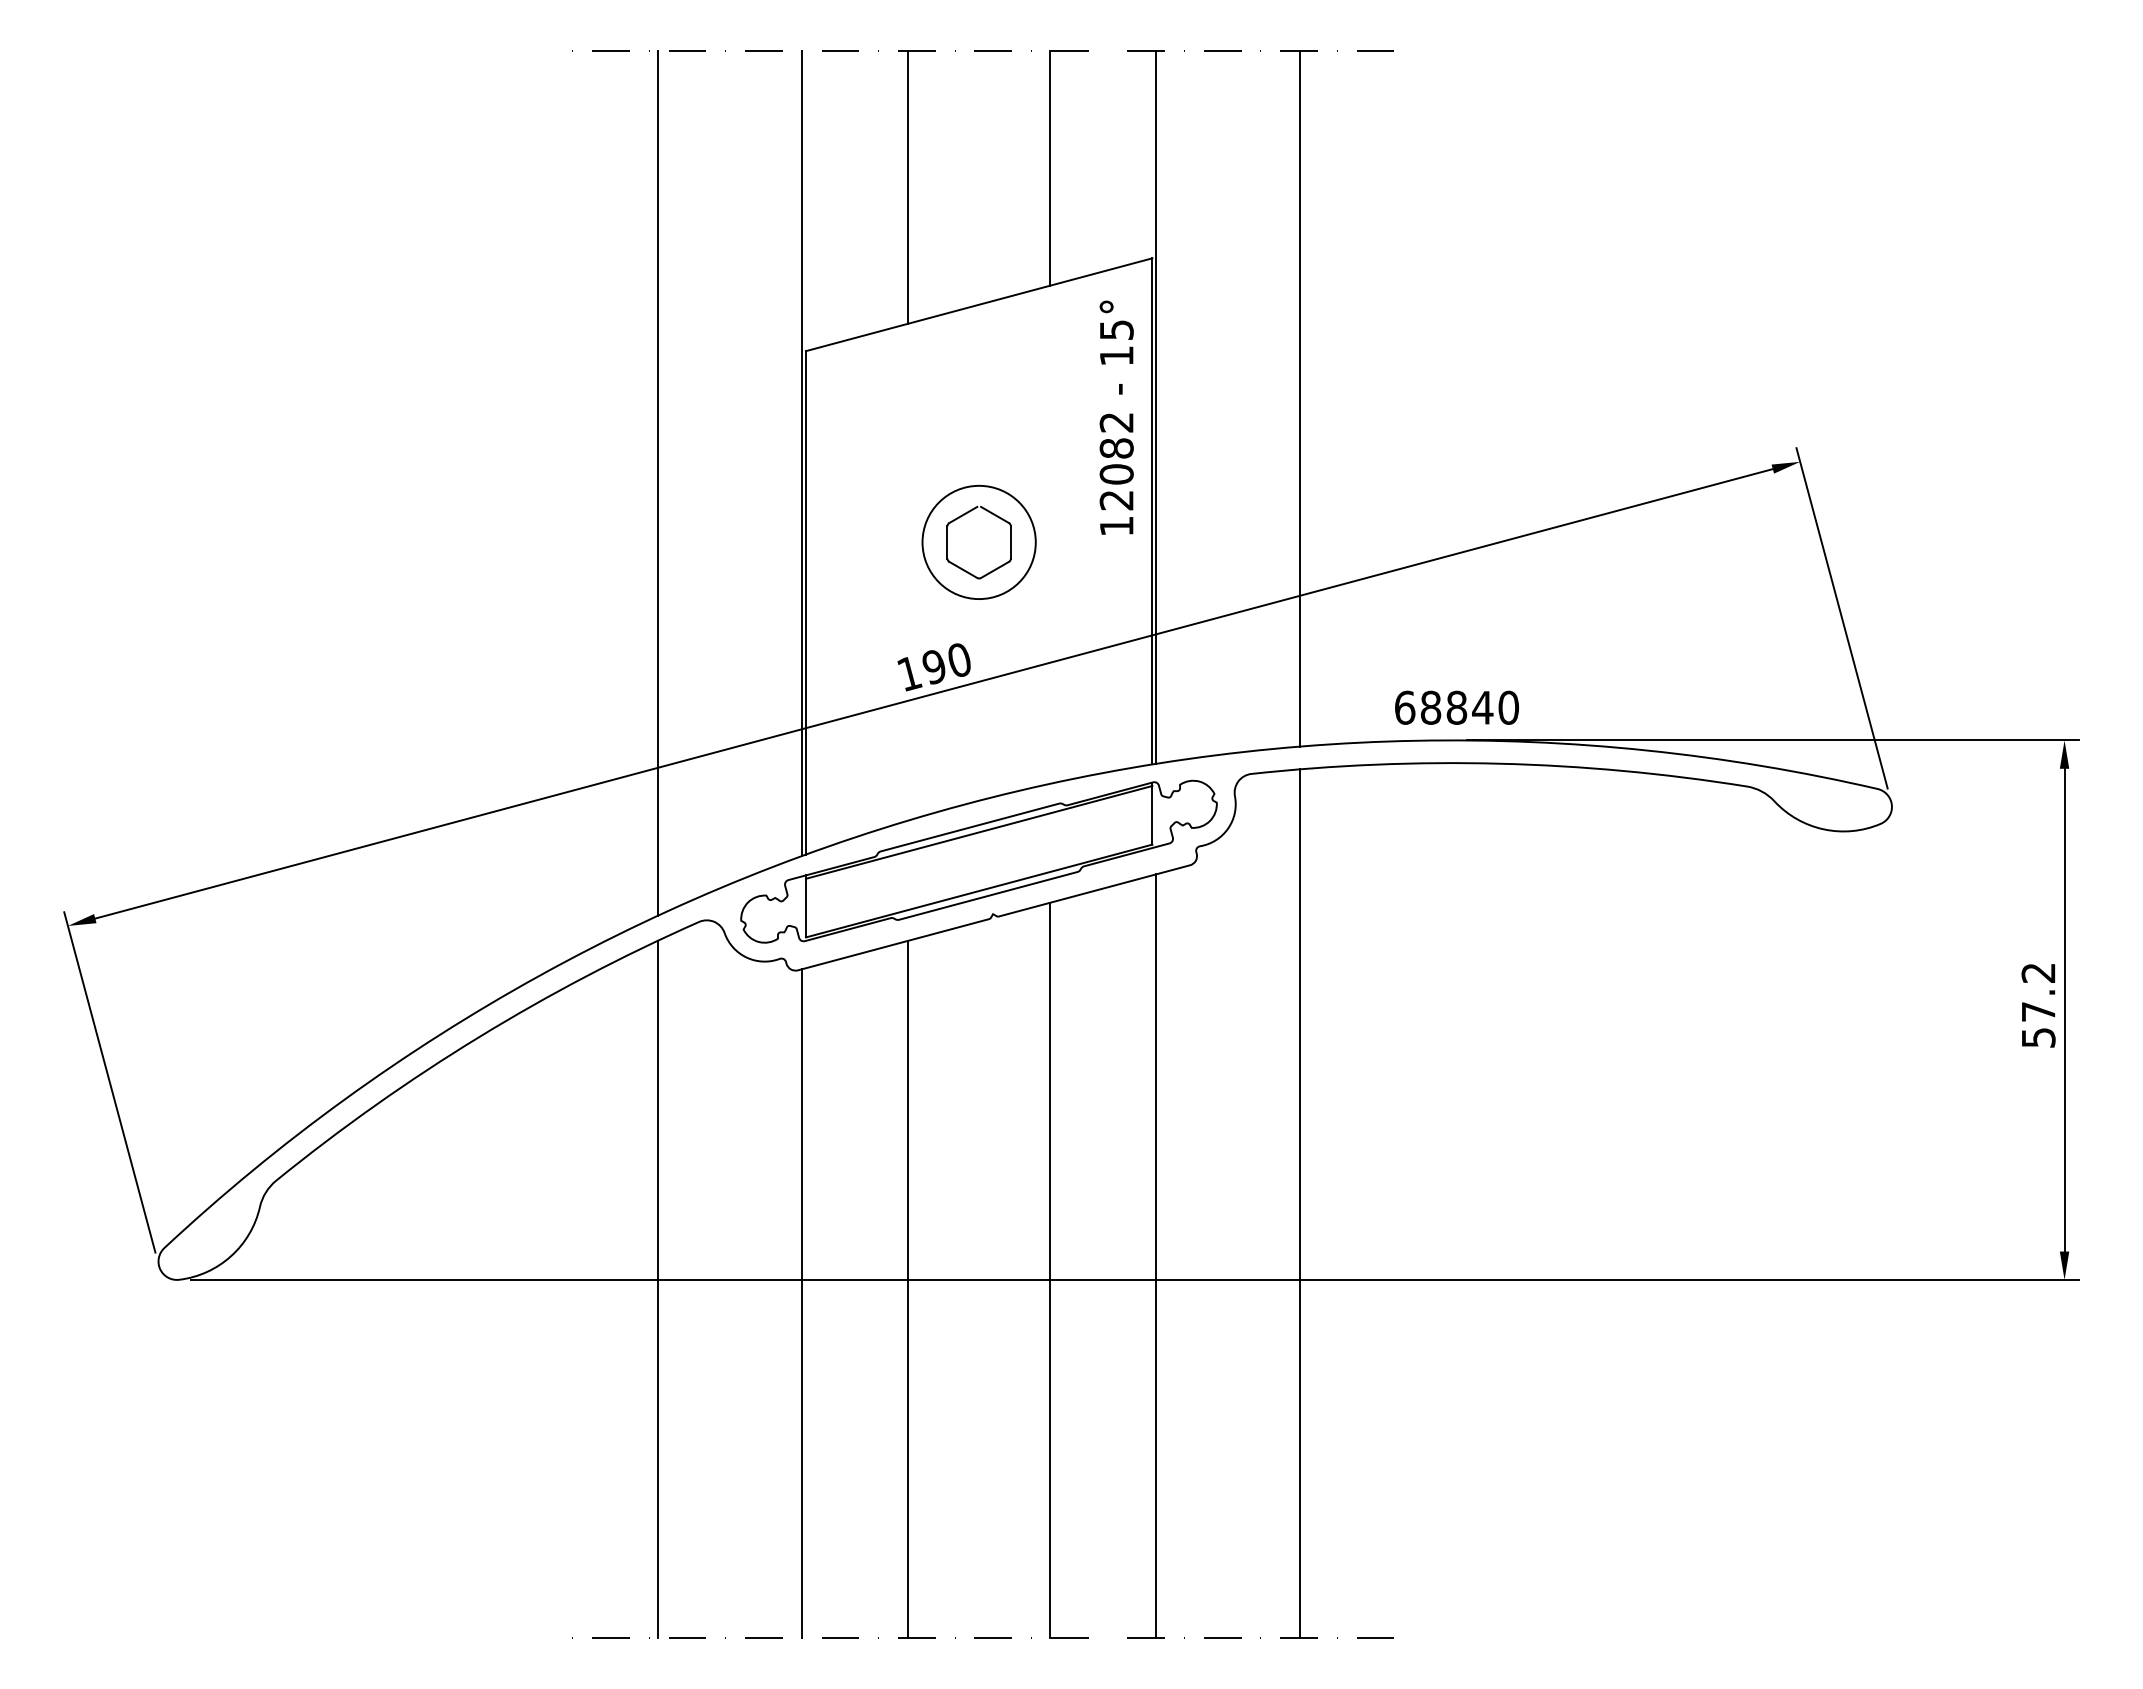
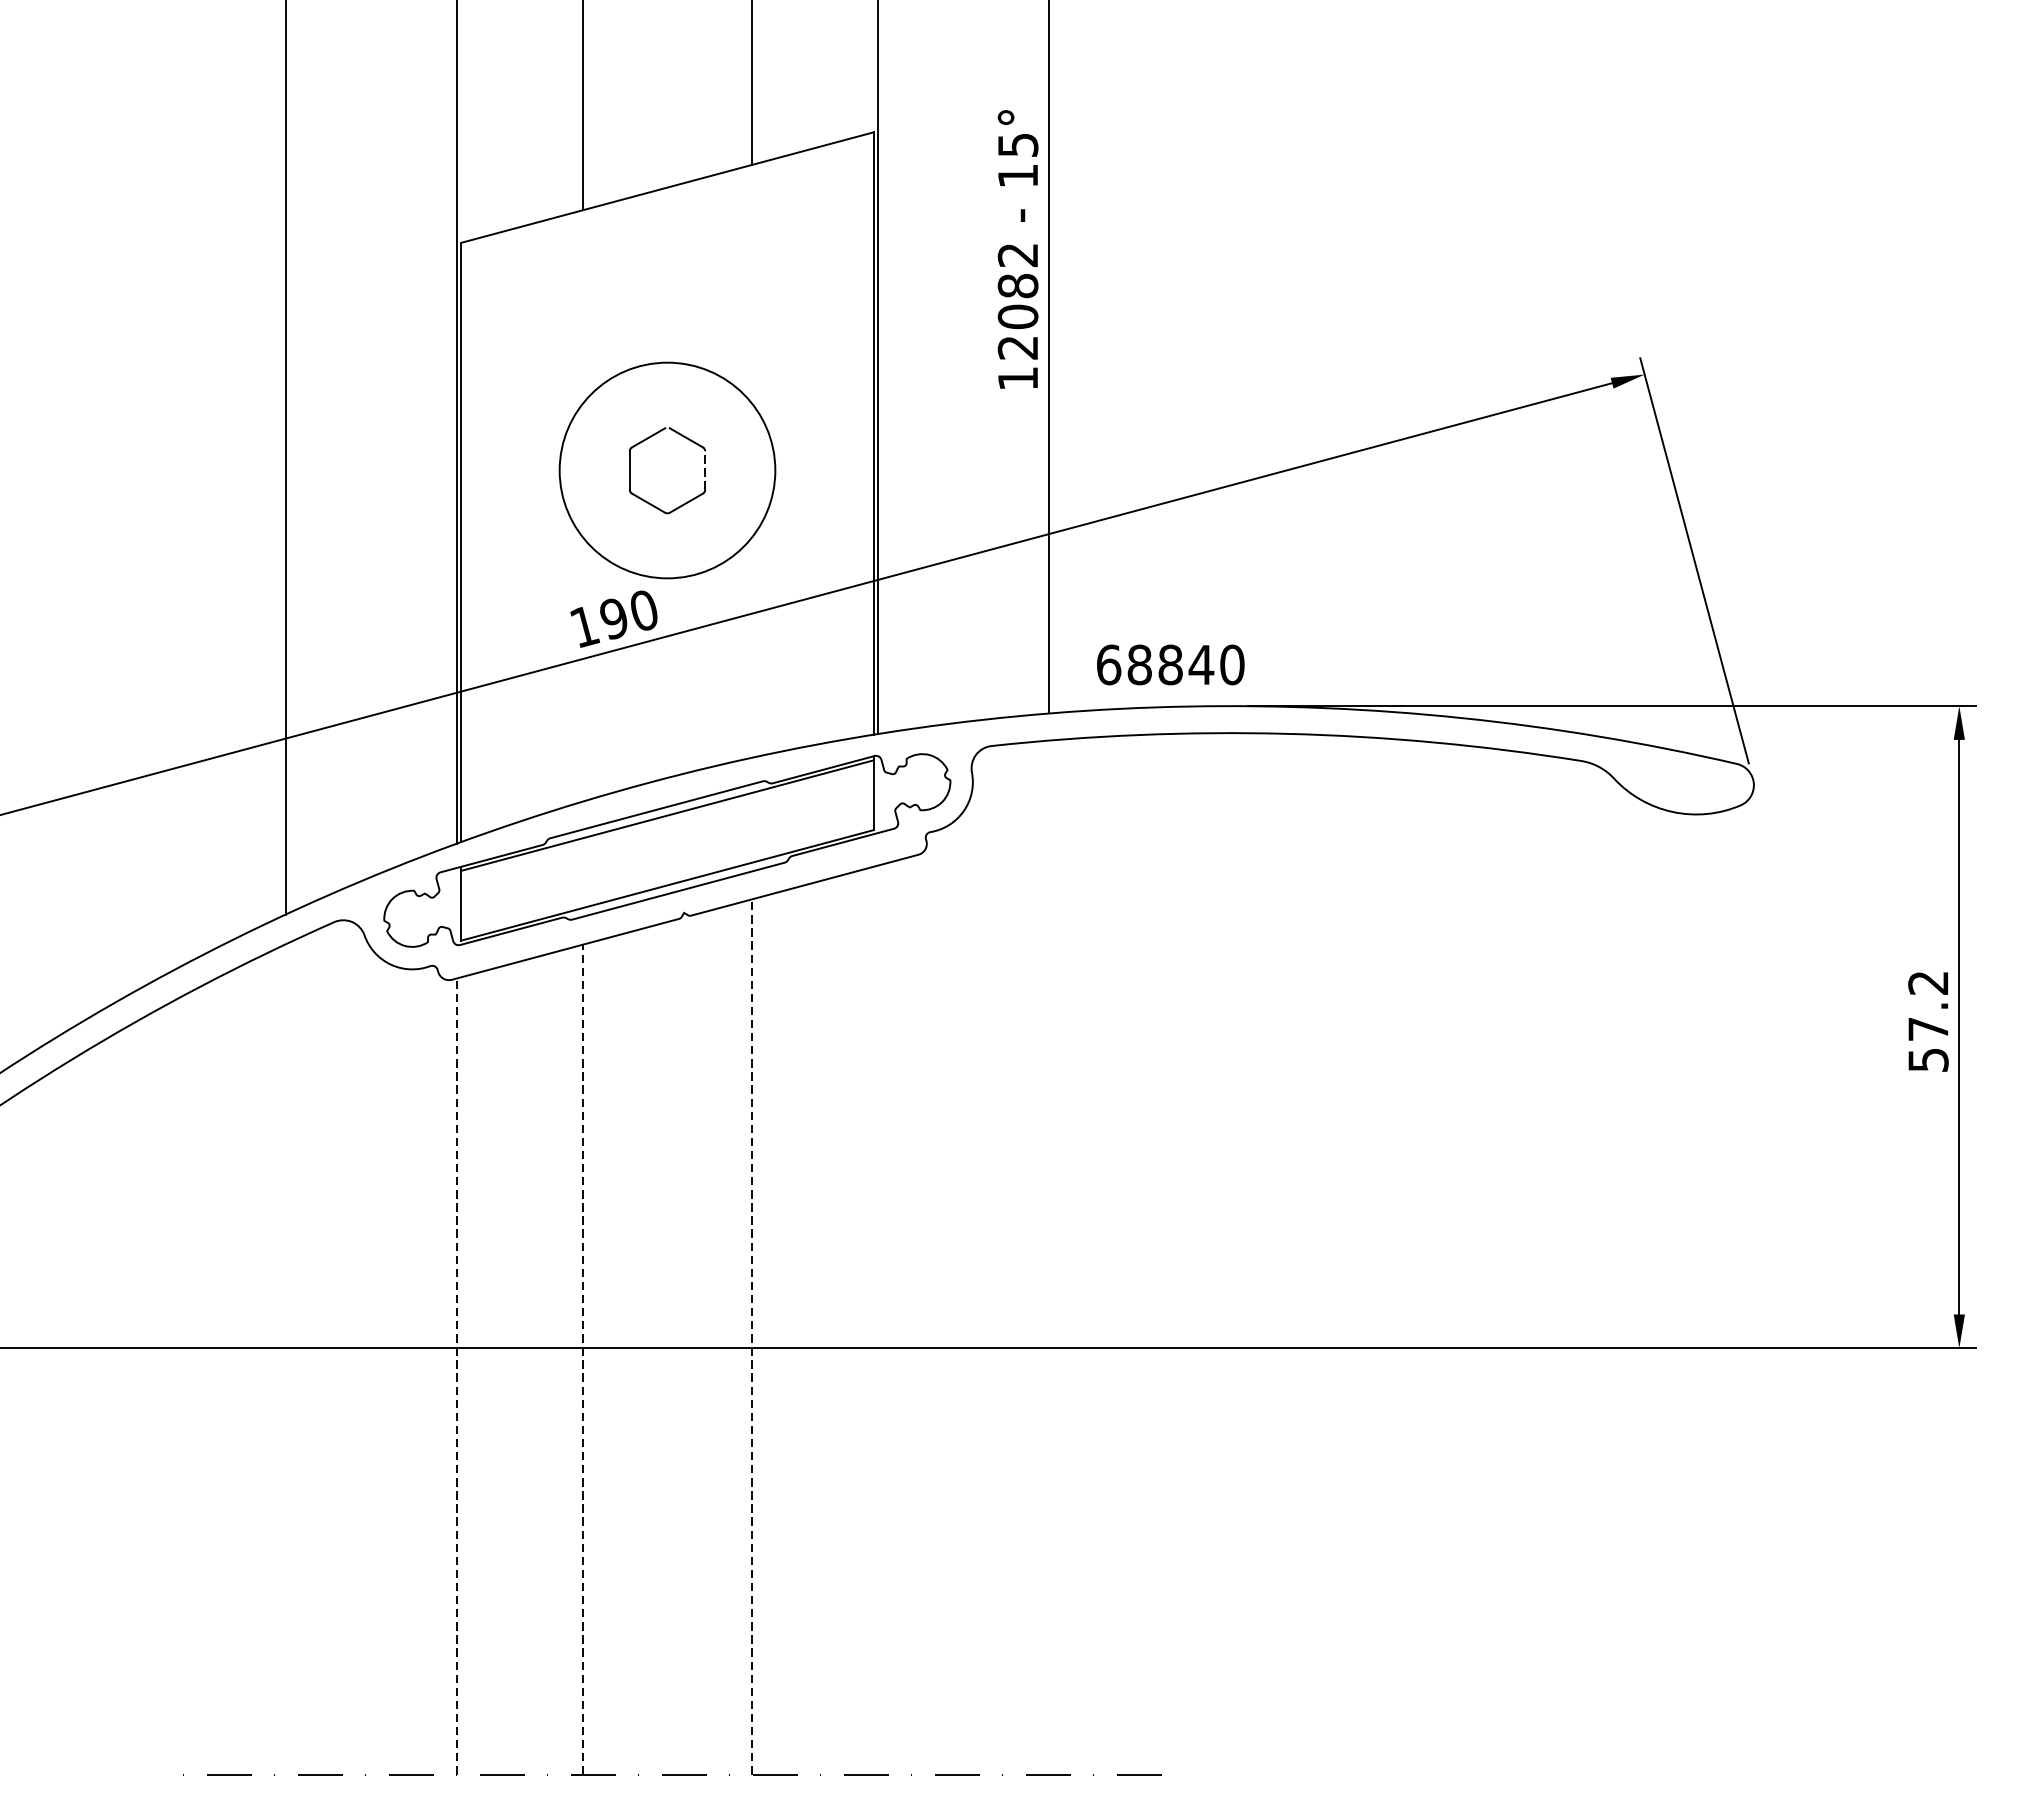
text: (1116, 417) -> (1017, 249), moved
line: (1010, 541) -> (704, 469), solid -> dashed
circle: (978, 542) -> (666, 470), size x1.6
text: (1456, 707) -> (1170, 664), moved
line: (1300, 1203) -> (1049, 1257), removed
line: (1156, 1256) -> (878, 1320), removed
line: (1049, 1270) -> (751, 1337), solid -> dashed
line: (658, 1289) -> (285, 1359), removed
line: (908, 1289) -> (583, 1359), solid -> dashed
line: (802, 1303) -> (457, 1376), solid -> dashed

